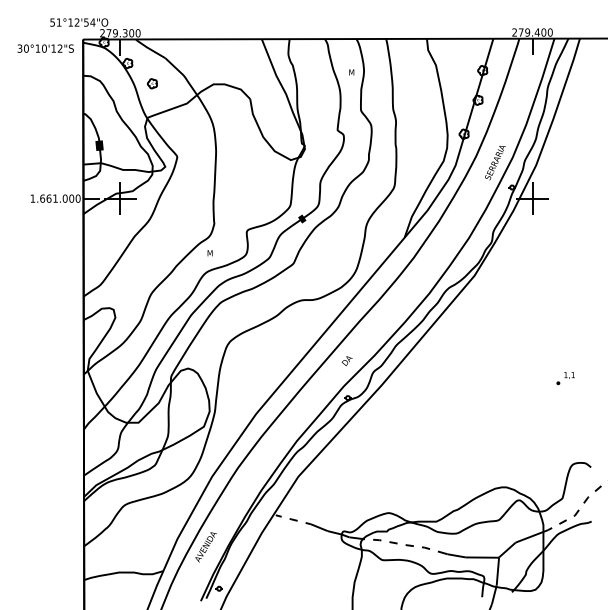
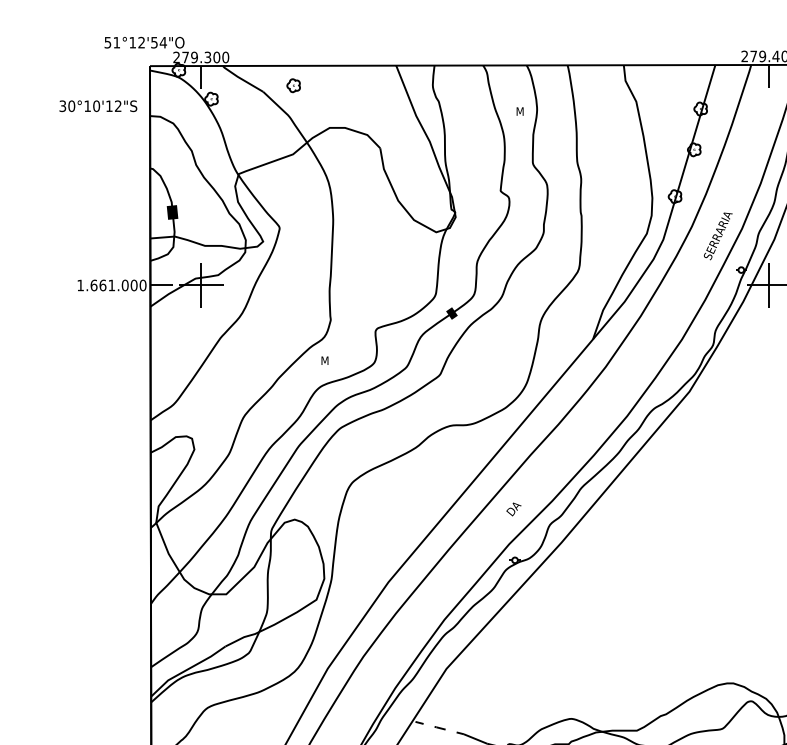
text: (45, 48) -> (98, 106), moved
part: (152, 83) -> (293, 85), moved

